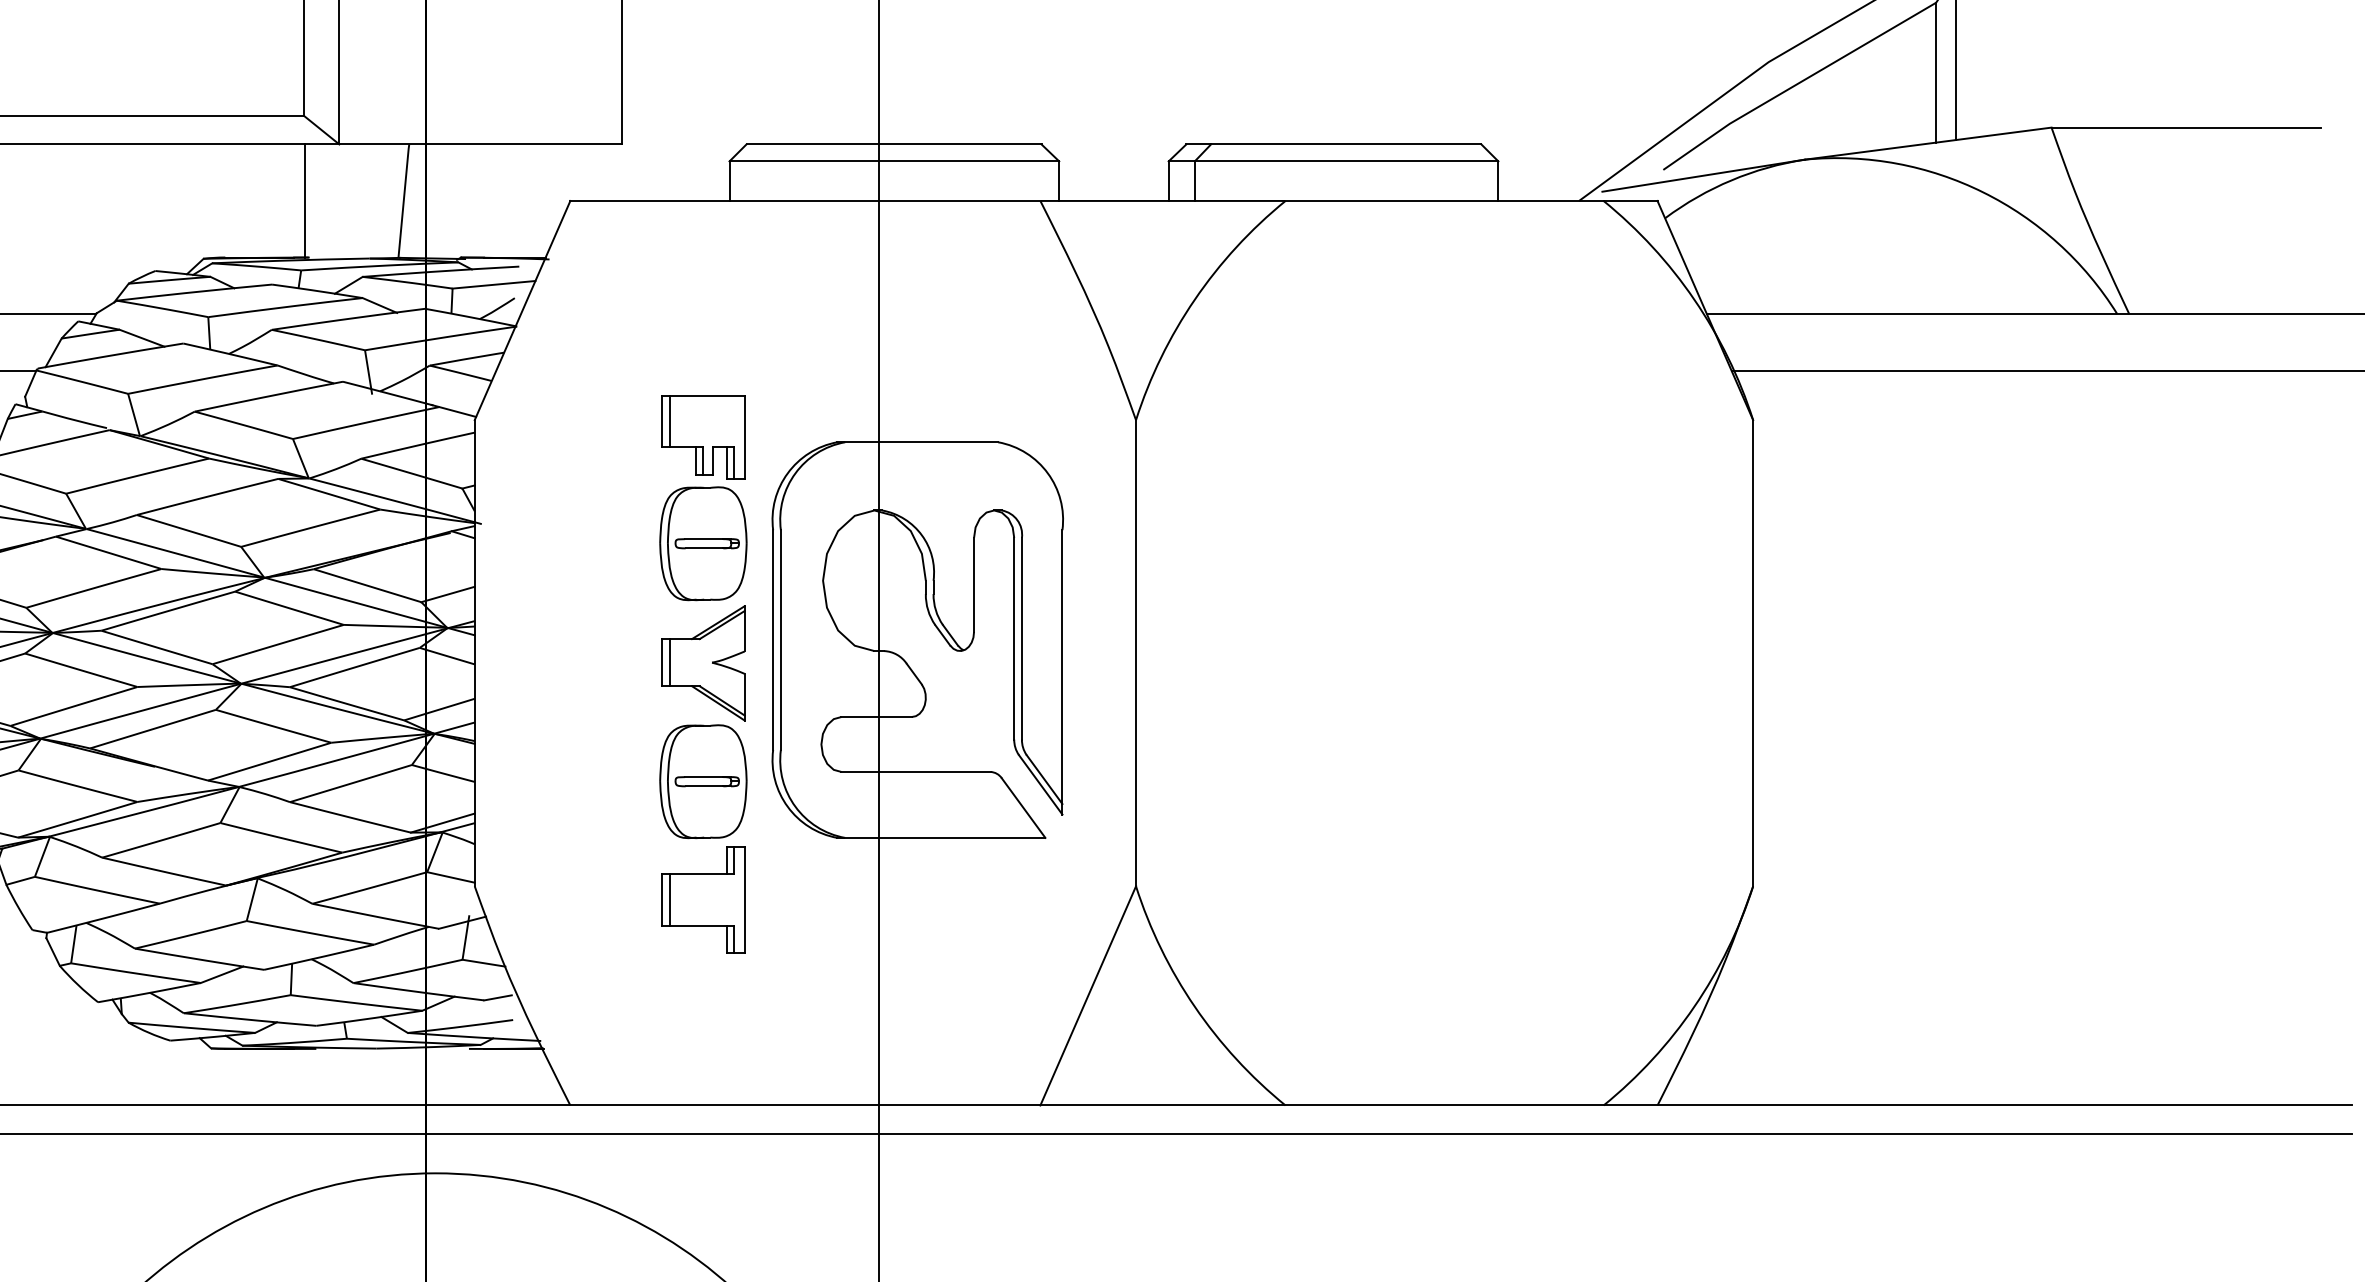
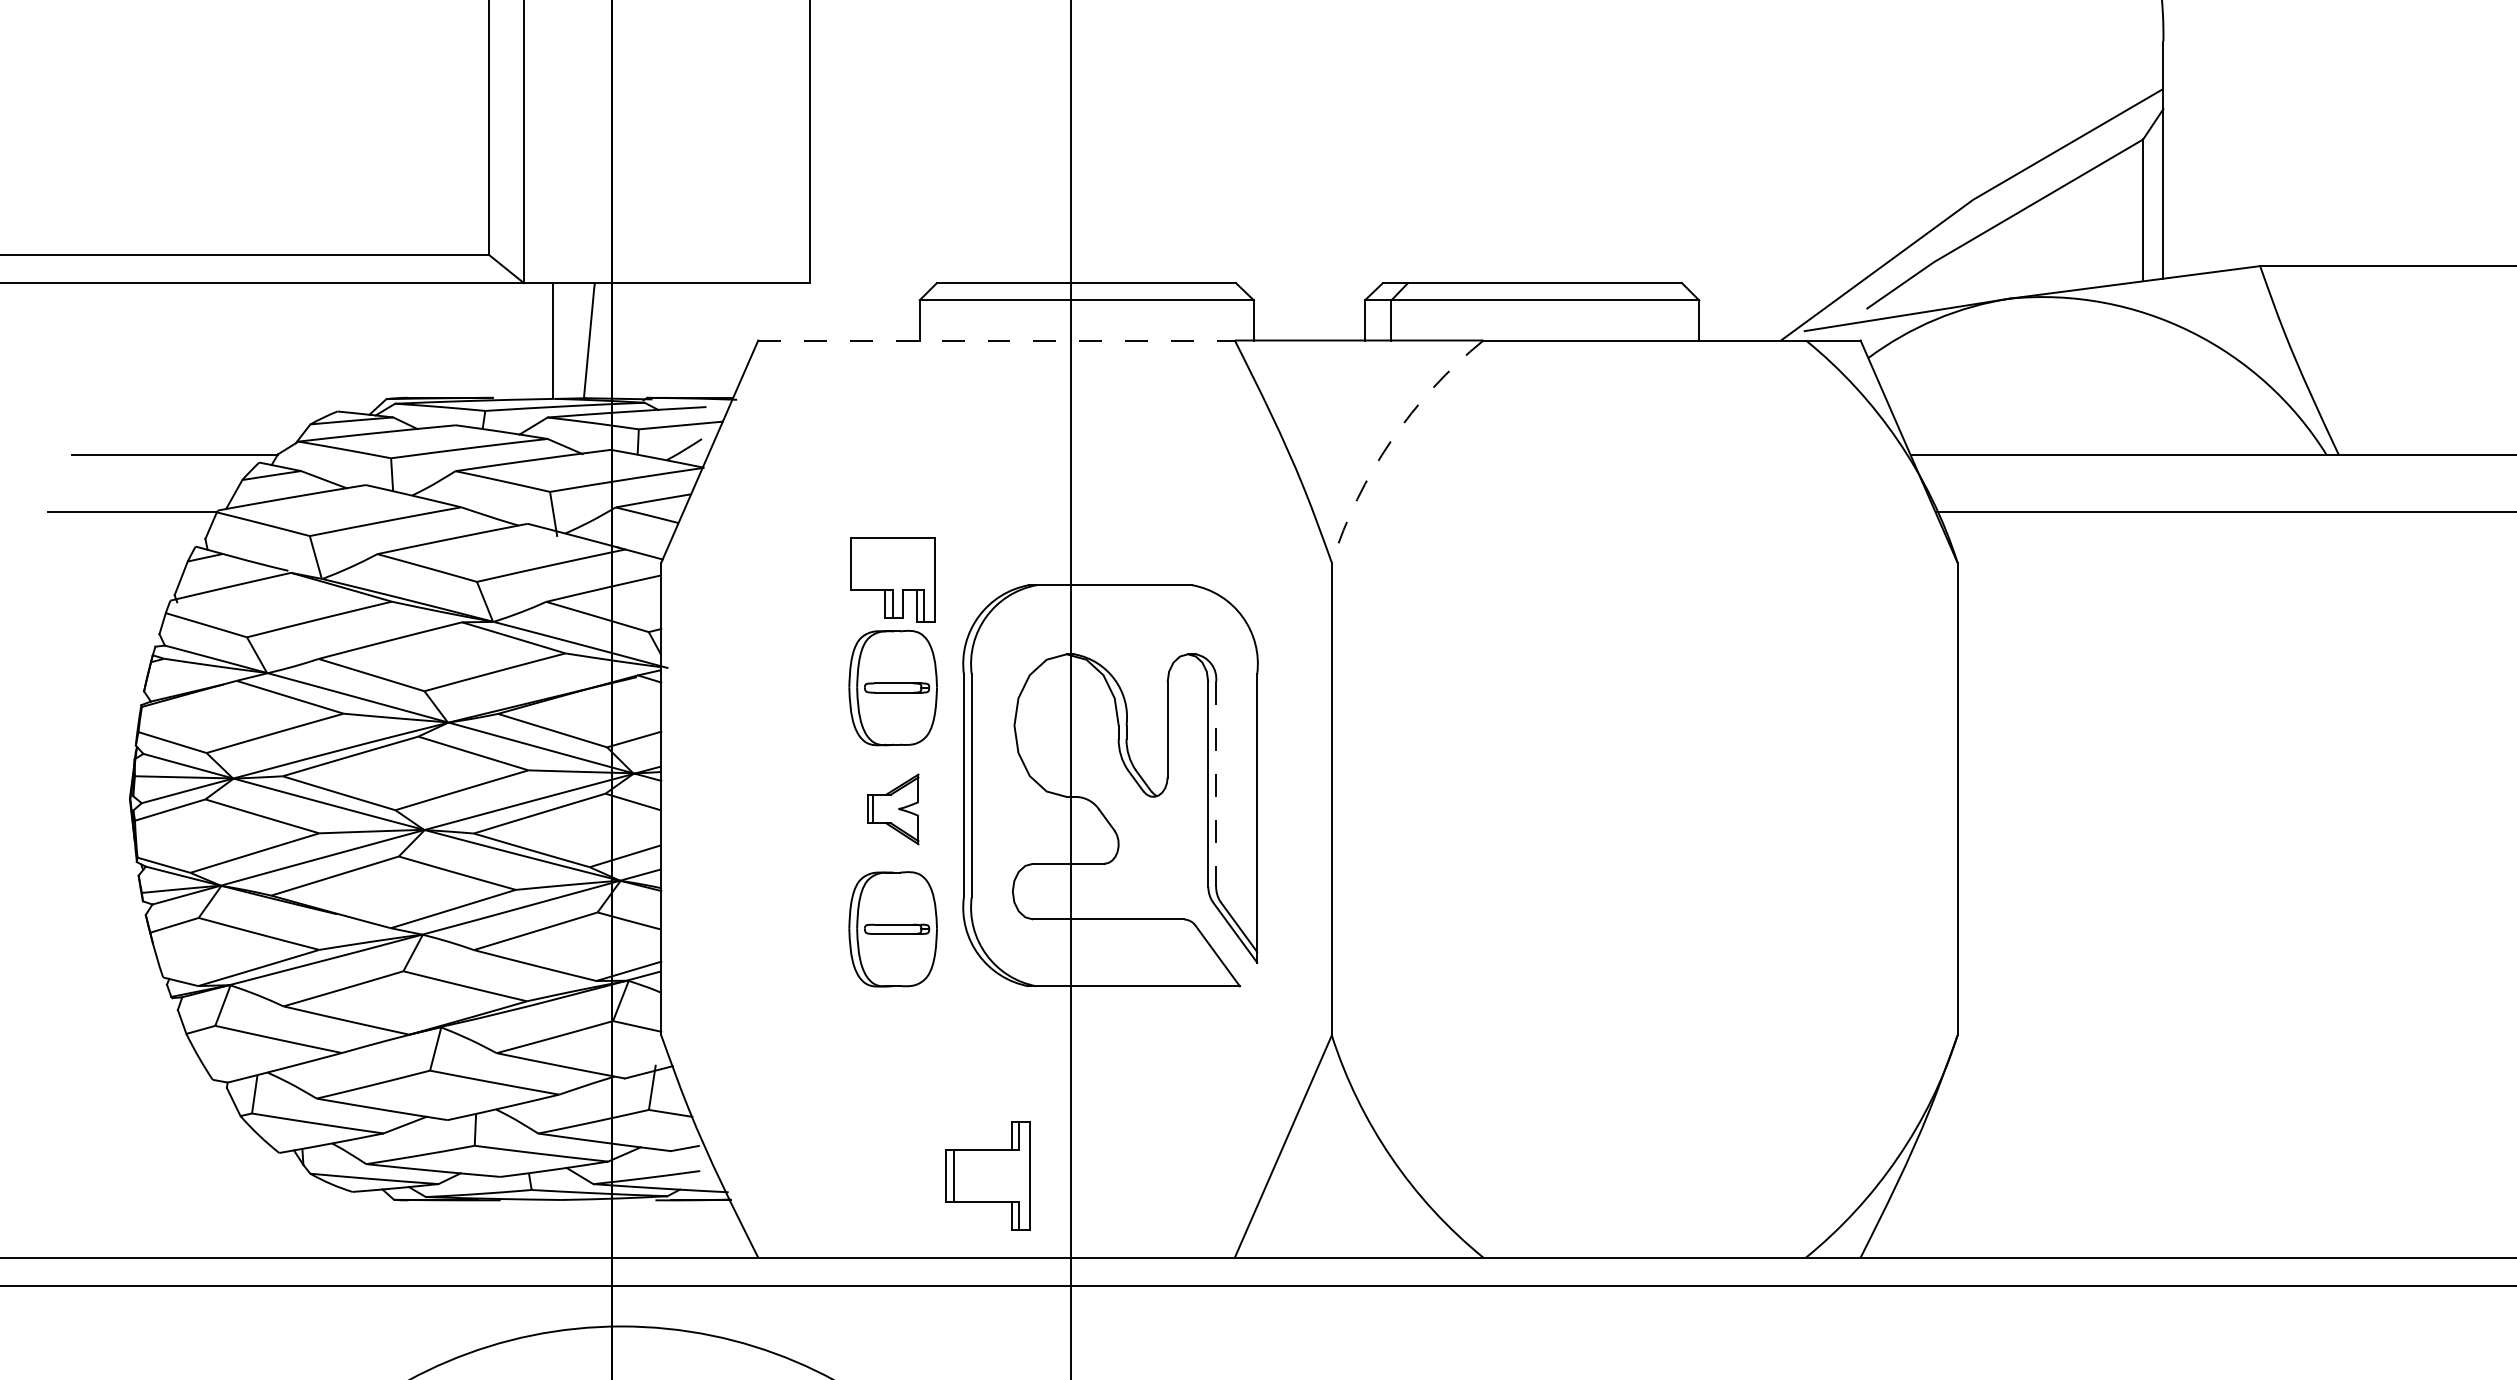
line: (305, 200) -> (553, 340), moved
line: (806, 200) -> (997, 340), solid -> dashed
arc: (1194, 299) -> (1391, 440), solid -> dashed
line: (670, 421) -> (859, 564), removed
line: (1022, 638) -> (1216, 784), solid -> dashed
part: (703, 663) -> (893, 809), size x0.6
part: (702, 899) -> (987, 1175), moved

